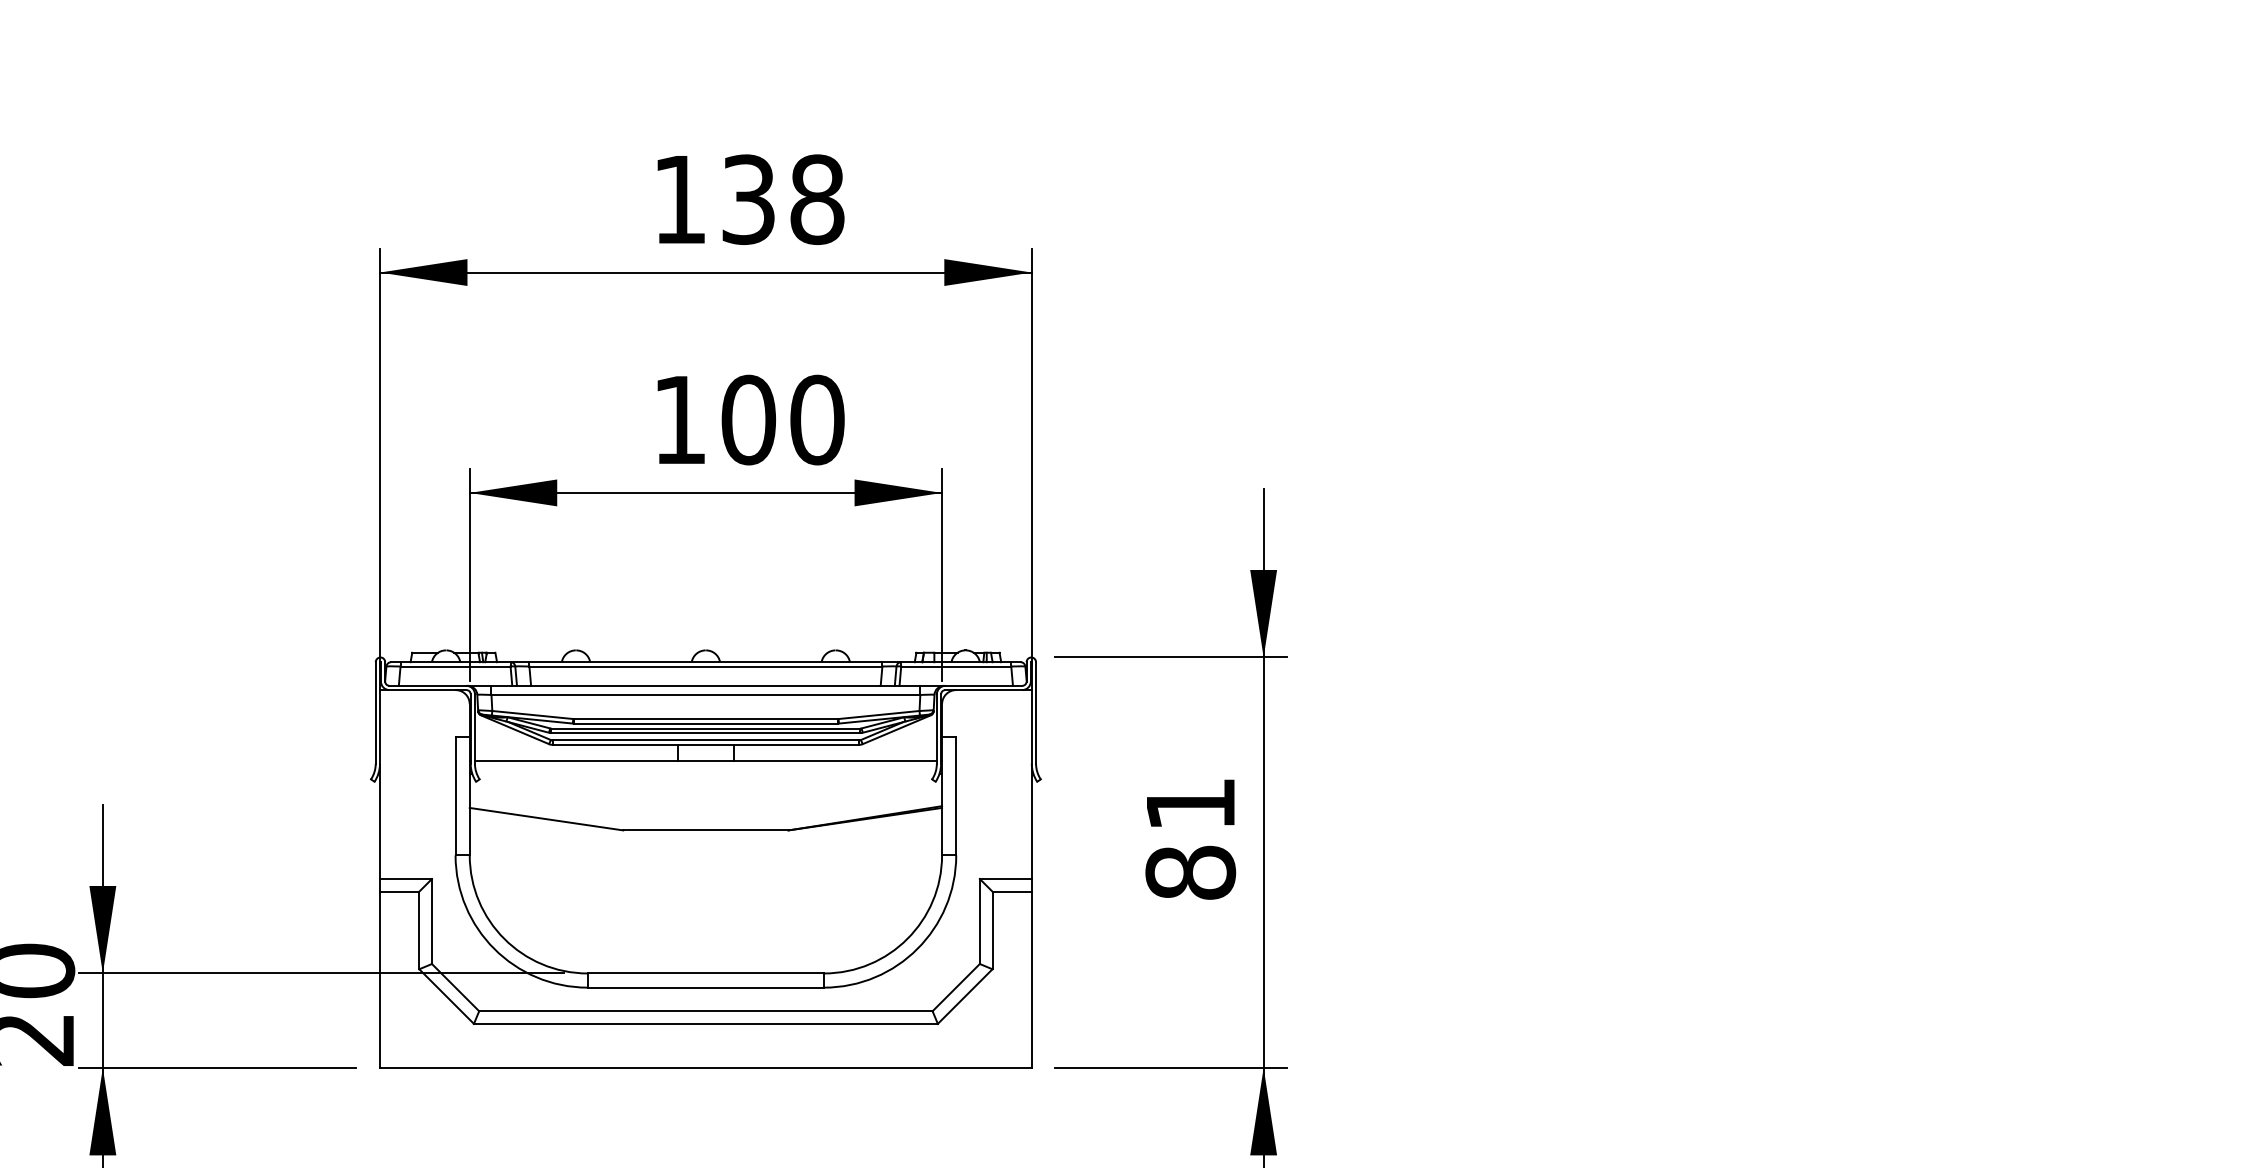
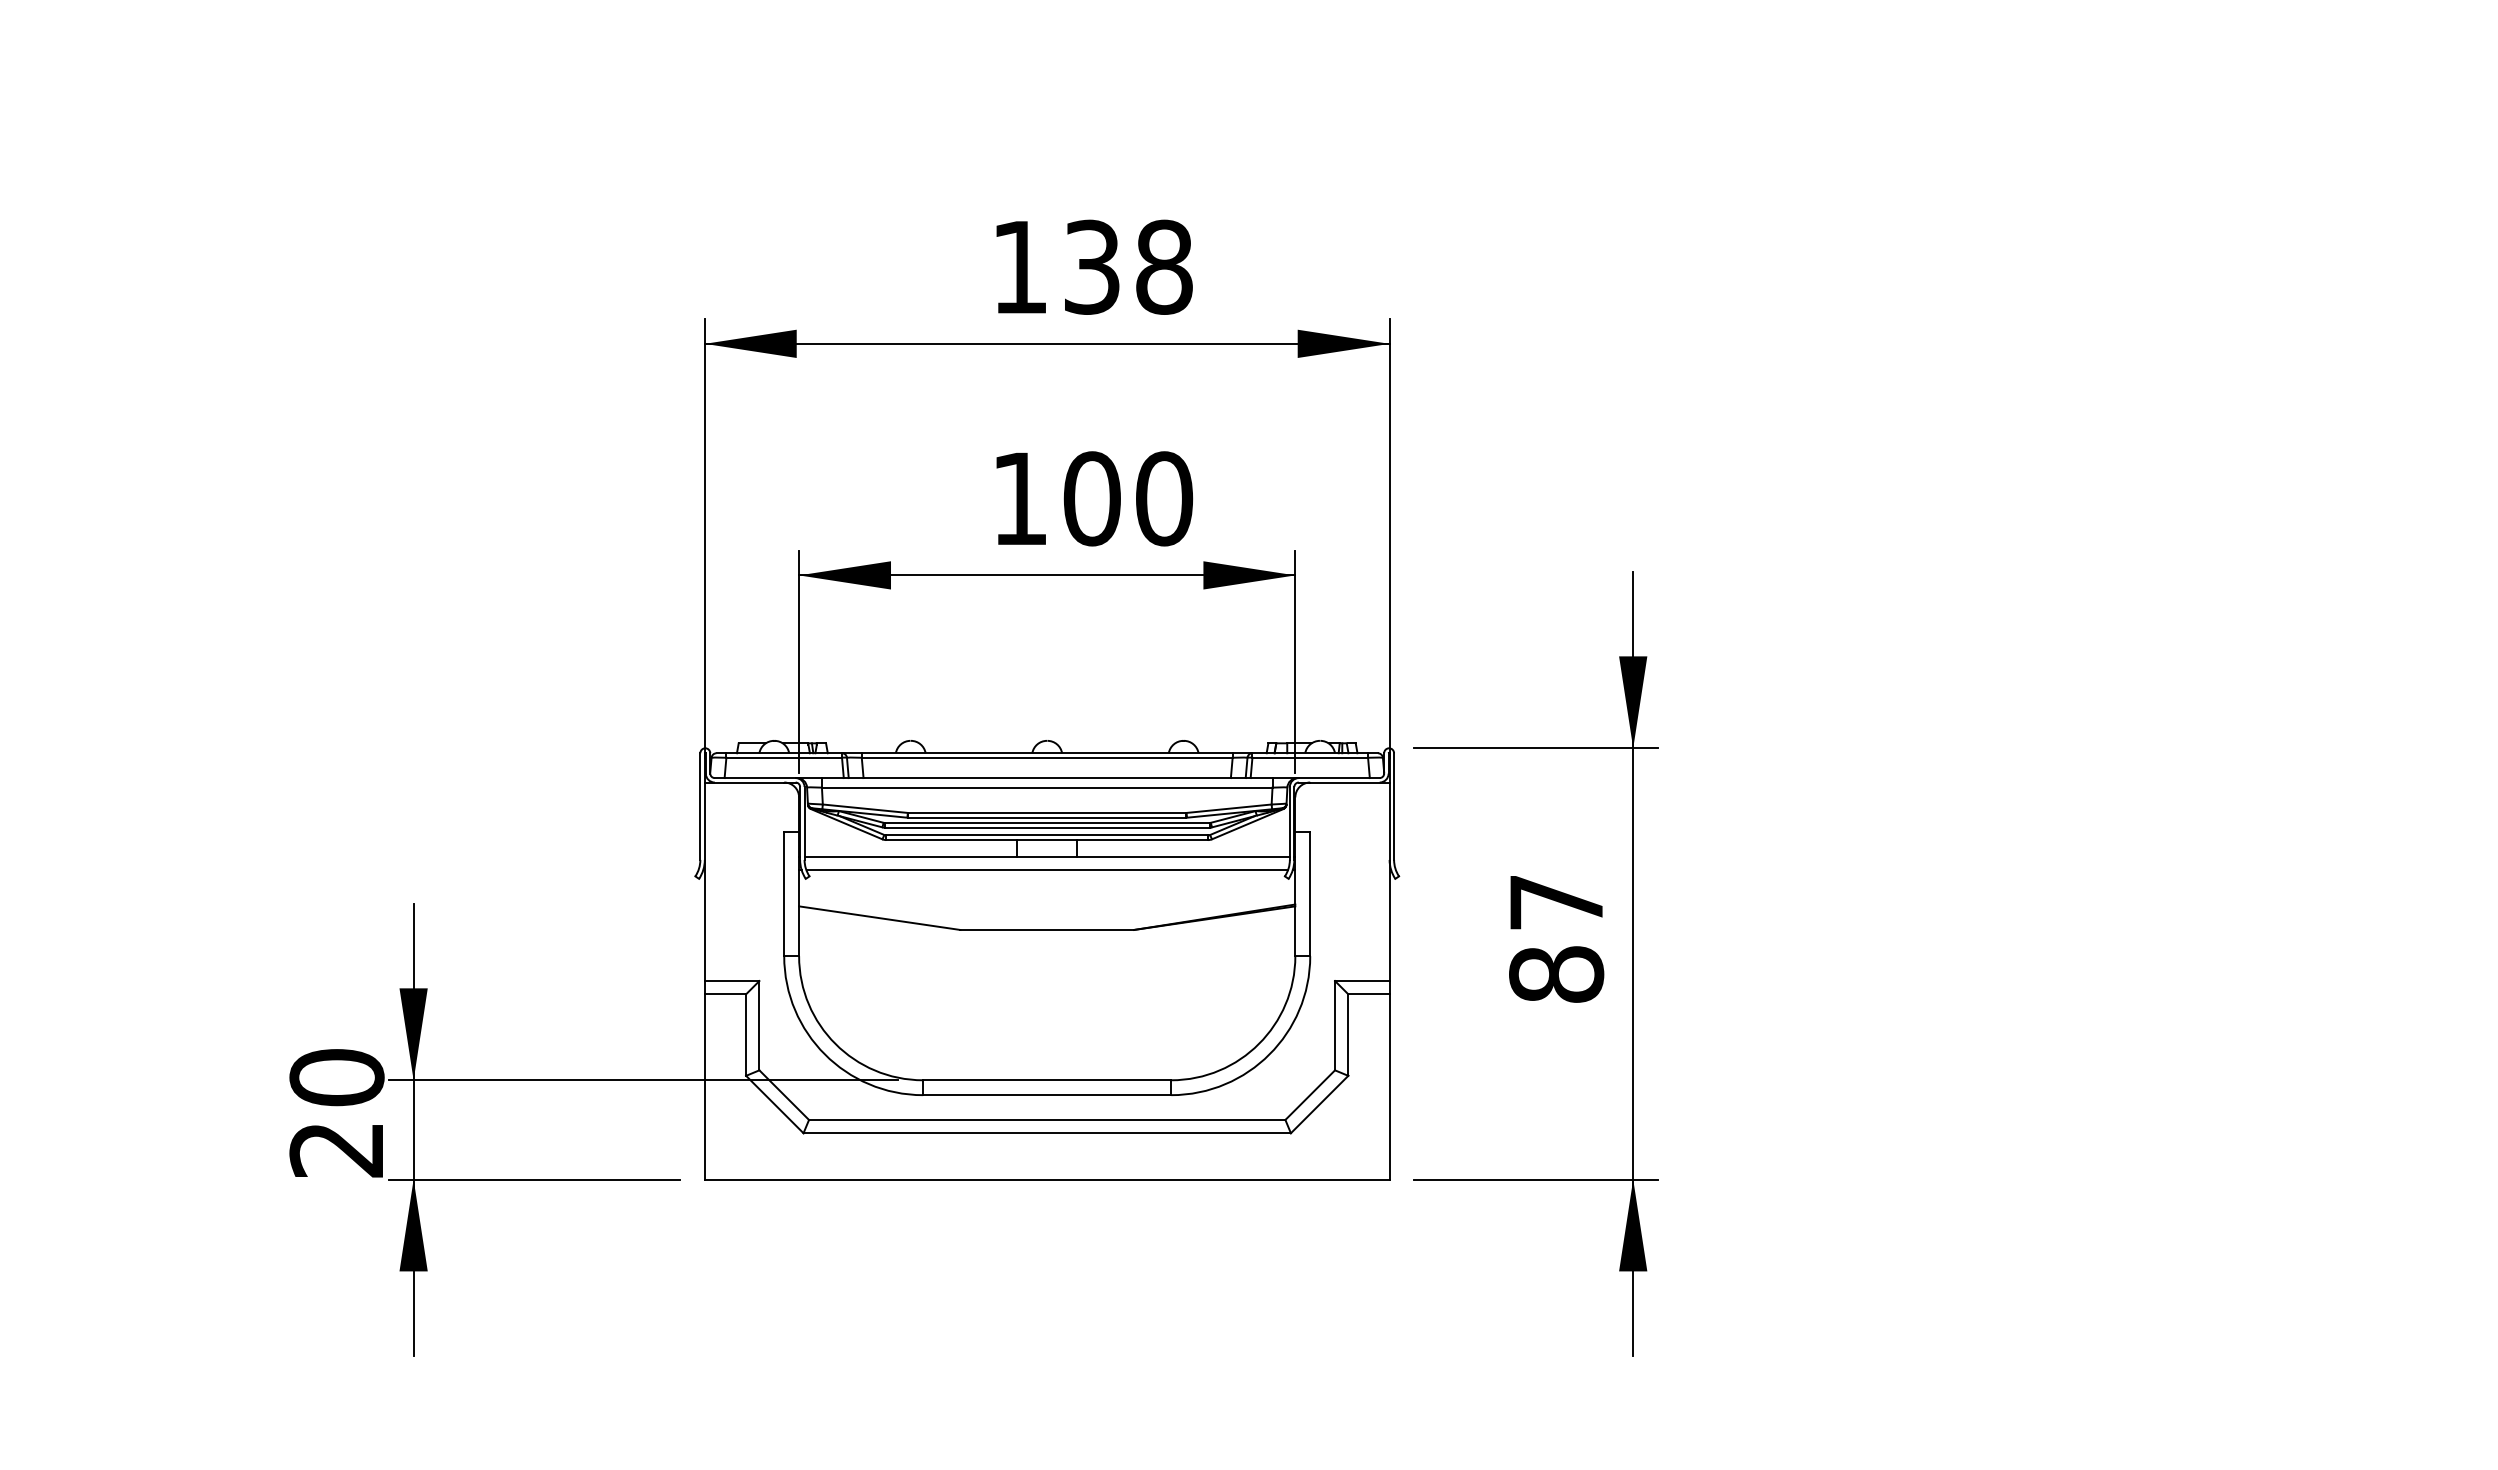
line: (705, 773) -> (1046, 870), added
text: (1190, 804) -> (1556, 902), 81 -> 87

